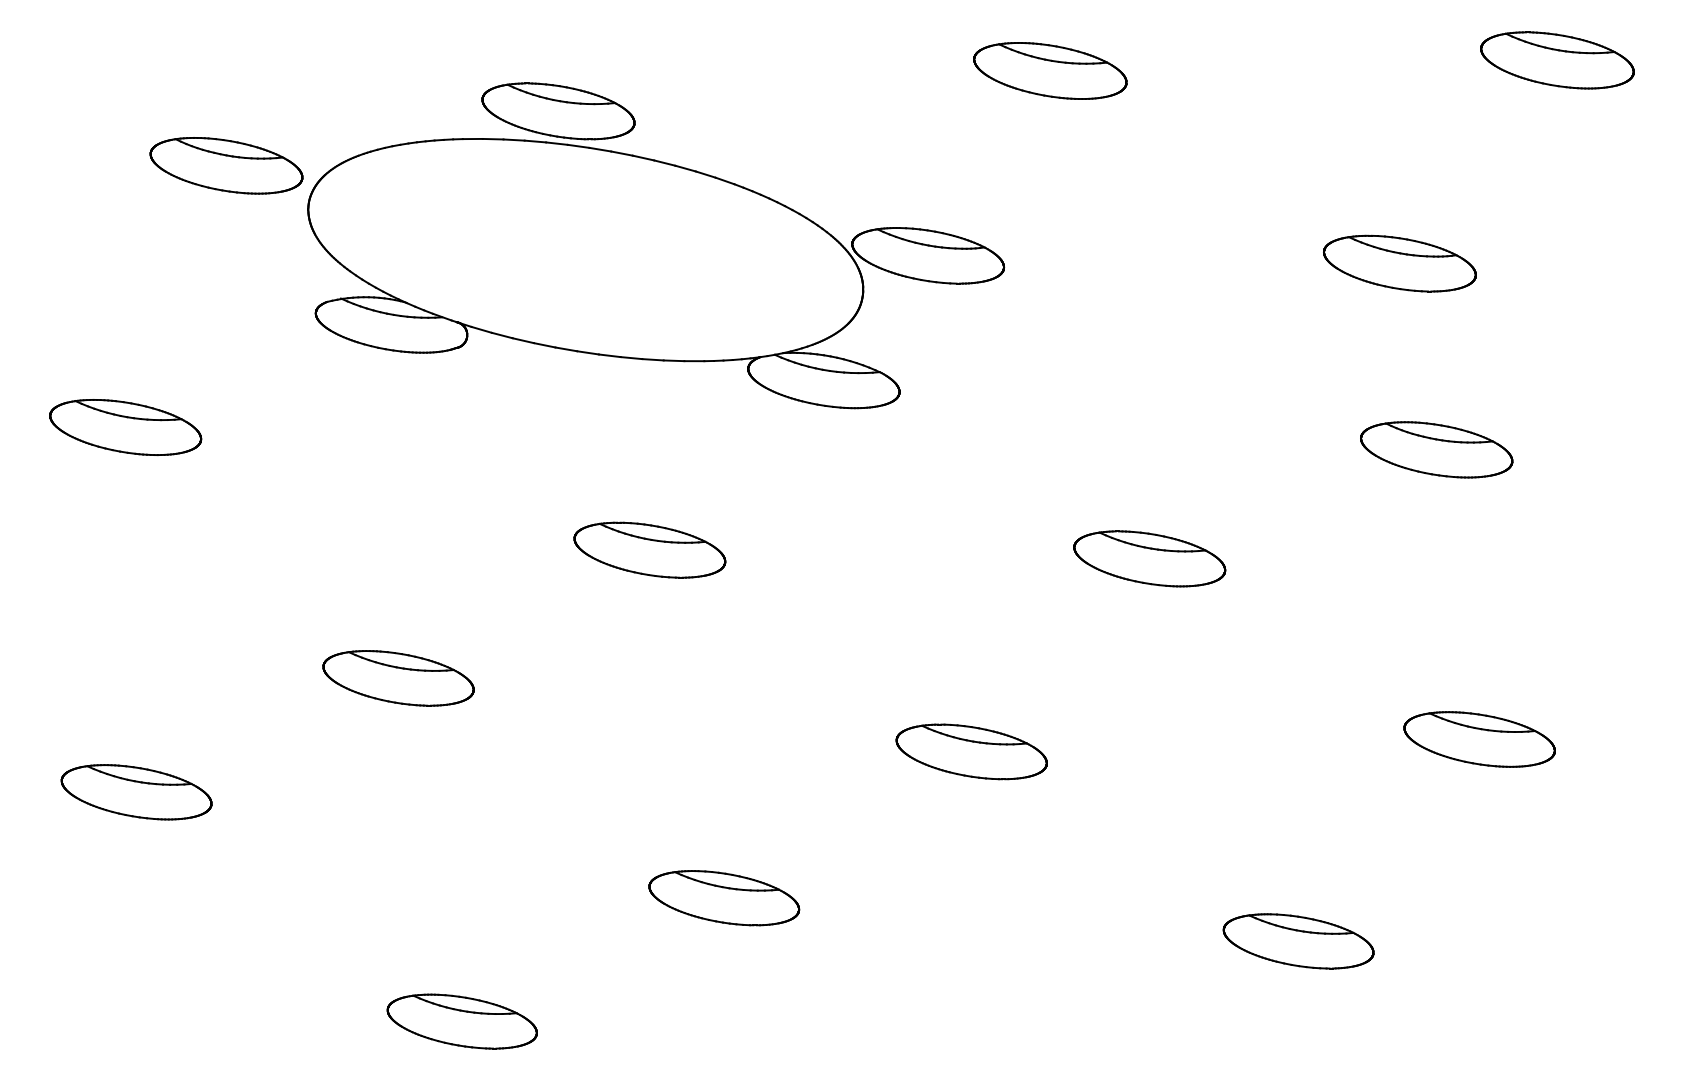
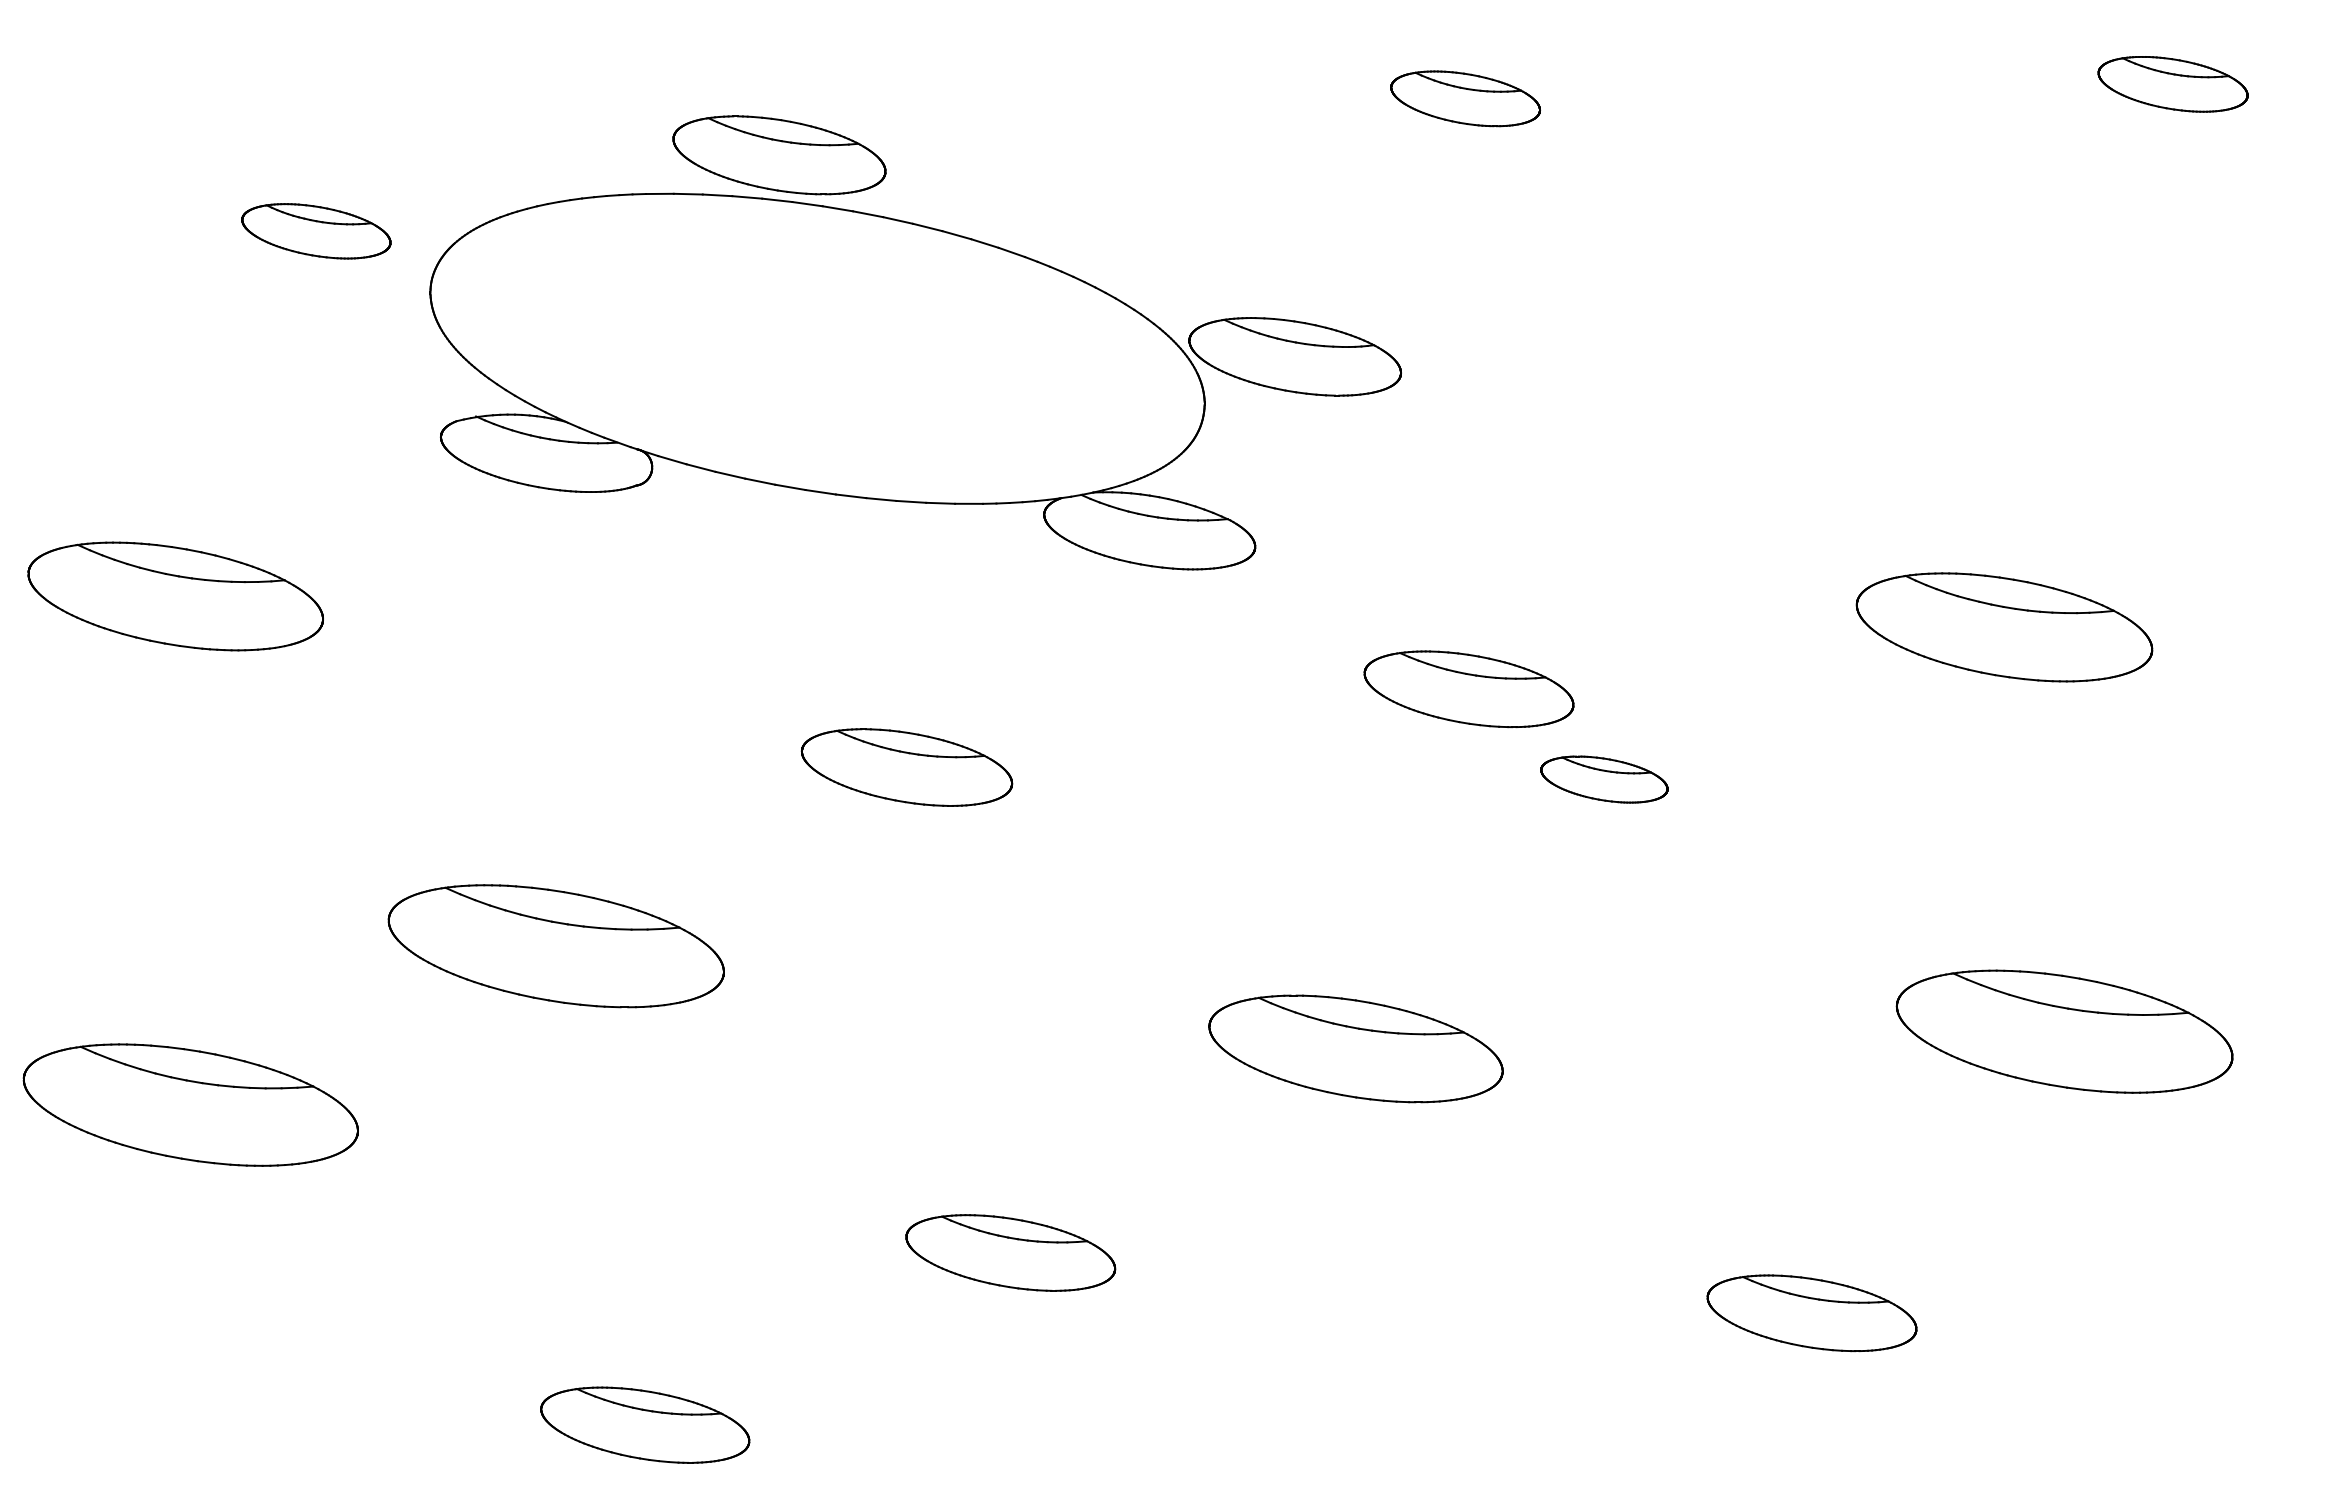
part: (1557, 60) -> (2172, 84), size x0.7
part: (1050, 70) -> (1465, 98), size x0.7
part: (226, 165) -> (316, 231), size x0.7
part: (1400, 263) -> (1953, 367), removed
part: (125, 426) -> (175, 595), size x1.4
part: (1436, 449) -> (2004, 627), size x1.4
part: (1052, 494) -> (1468, 689), added
part: (1149, 558) -> (1604, 779), size x0.6
part: (398, 678) -> (556, 946), size x1.6
part: (1479, 739) -> (2064, 1031), size x1.6
part: (971, 751) -> (1355, 1048), size x1.4
part: (136, 792) -> (190, 1105), size x1.6

